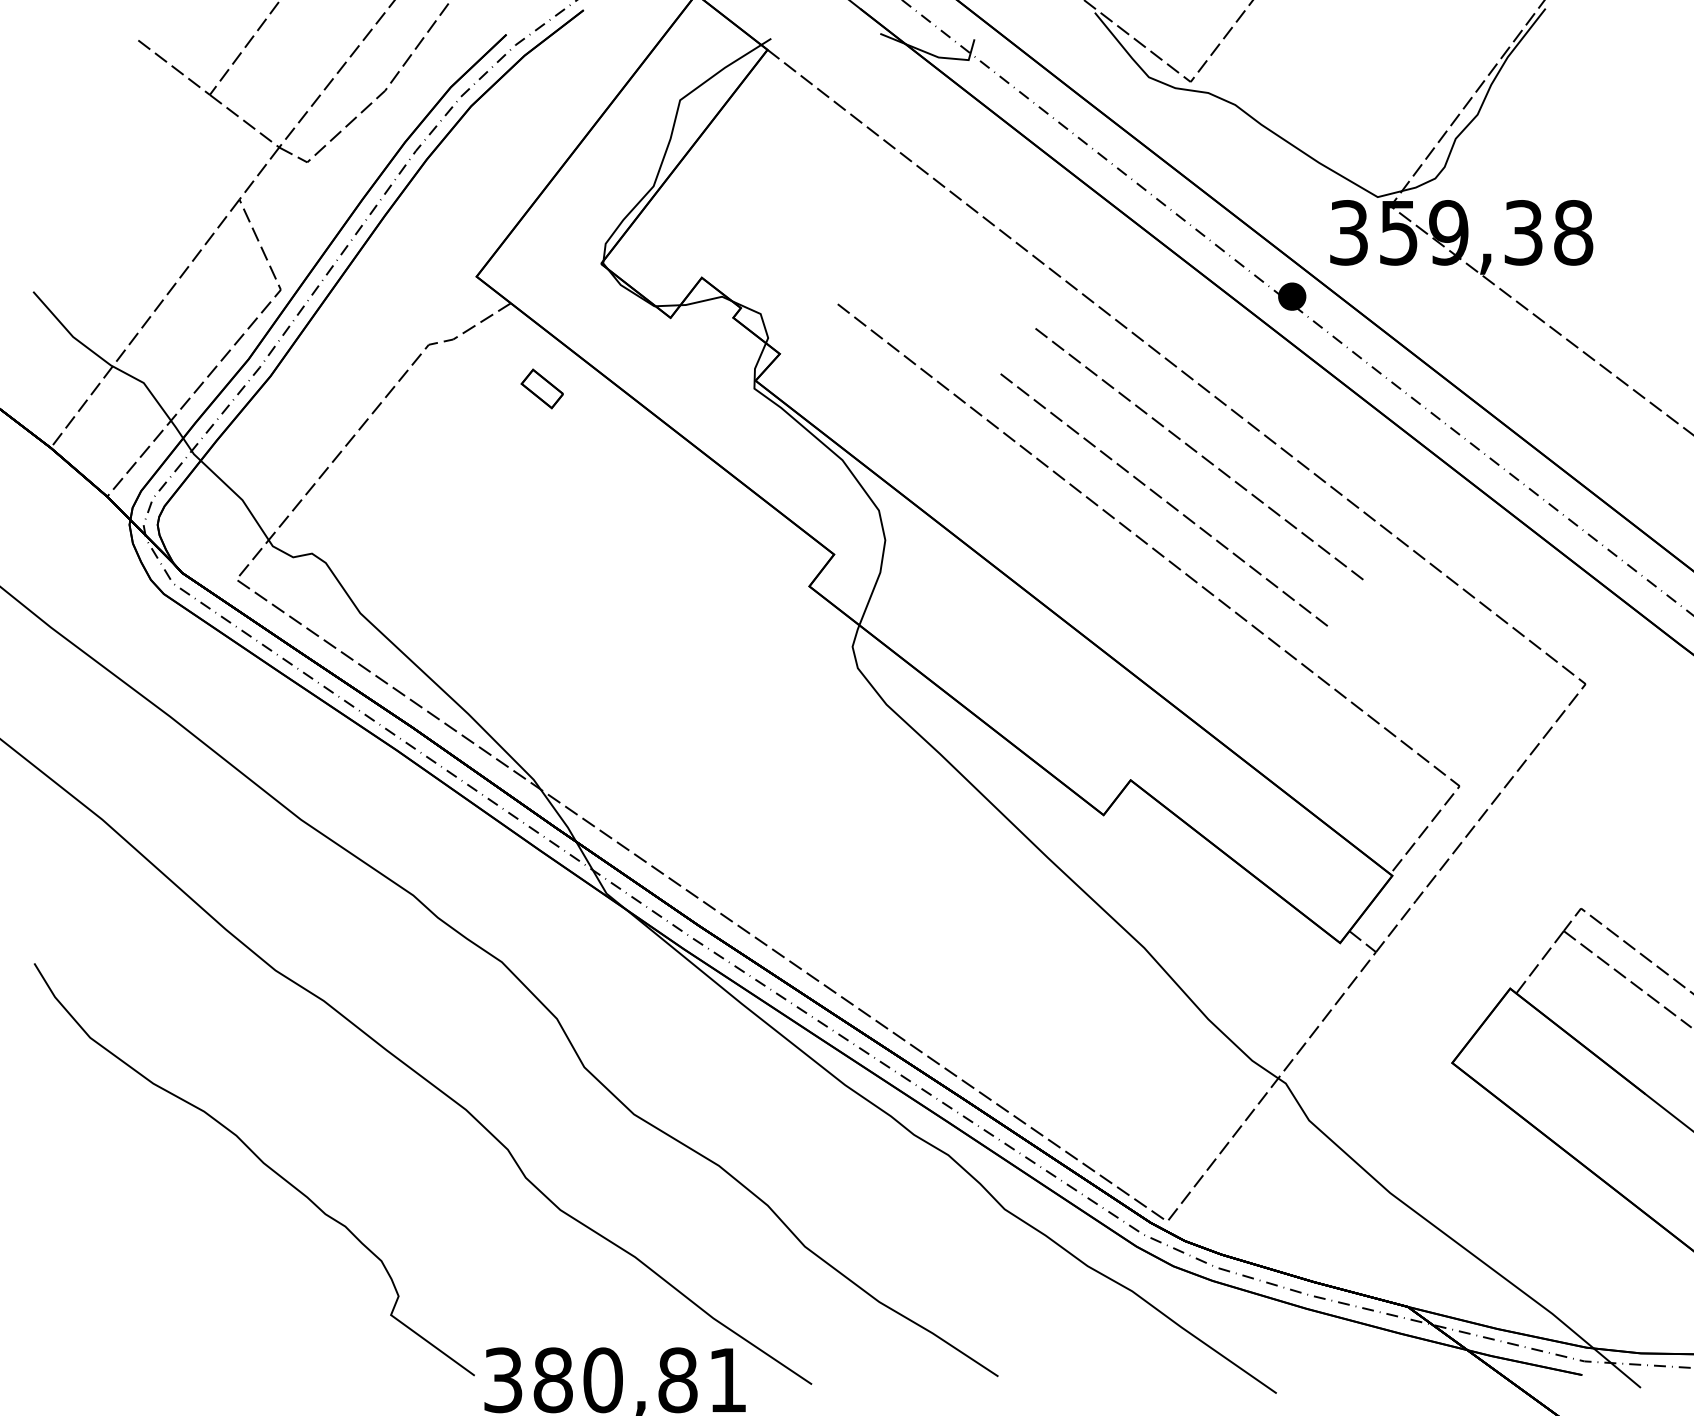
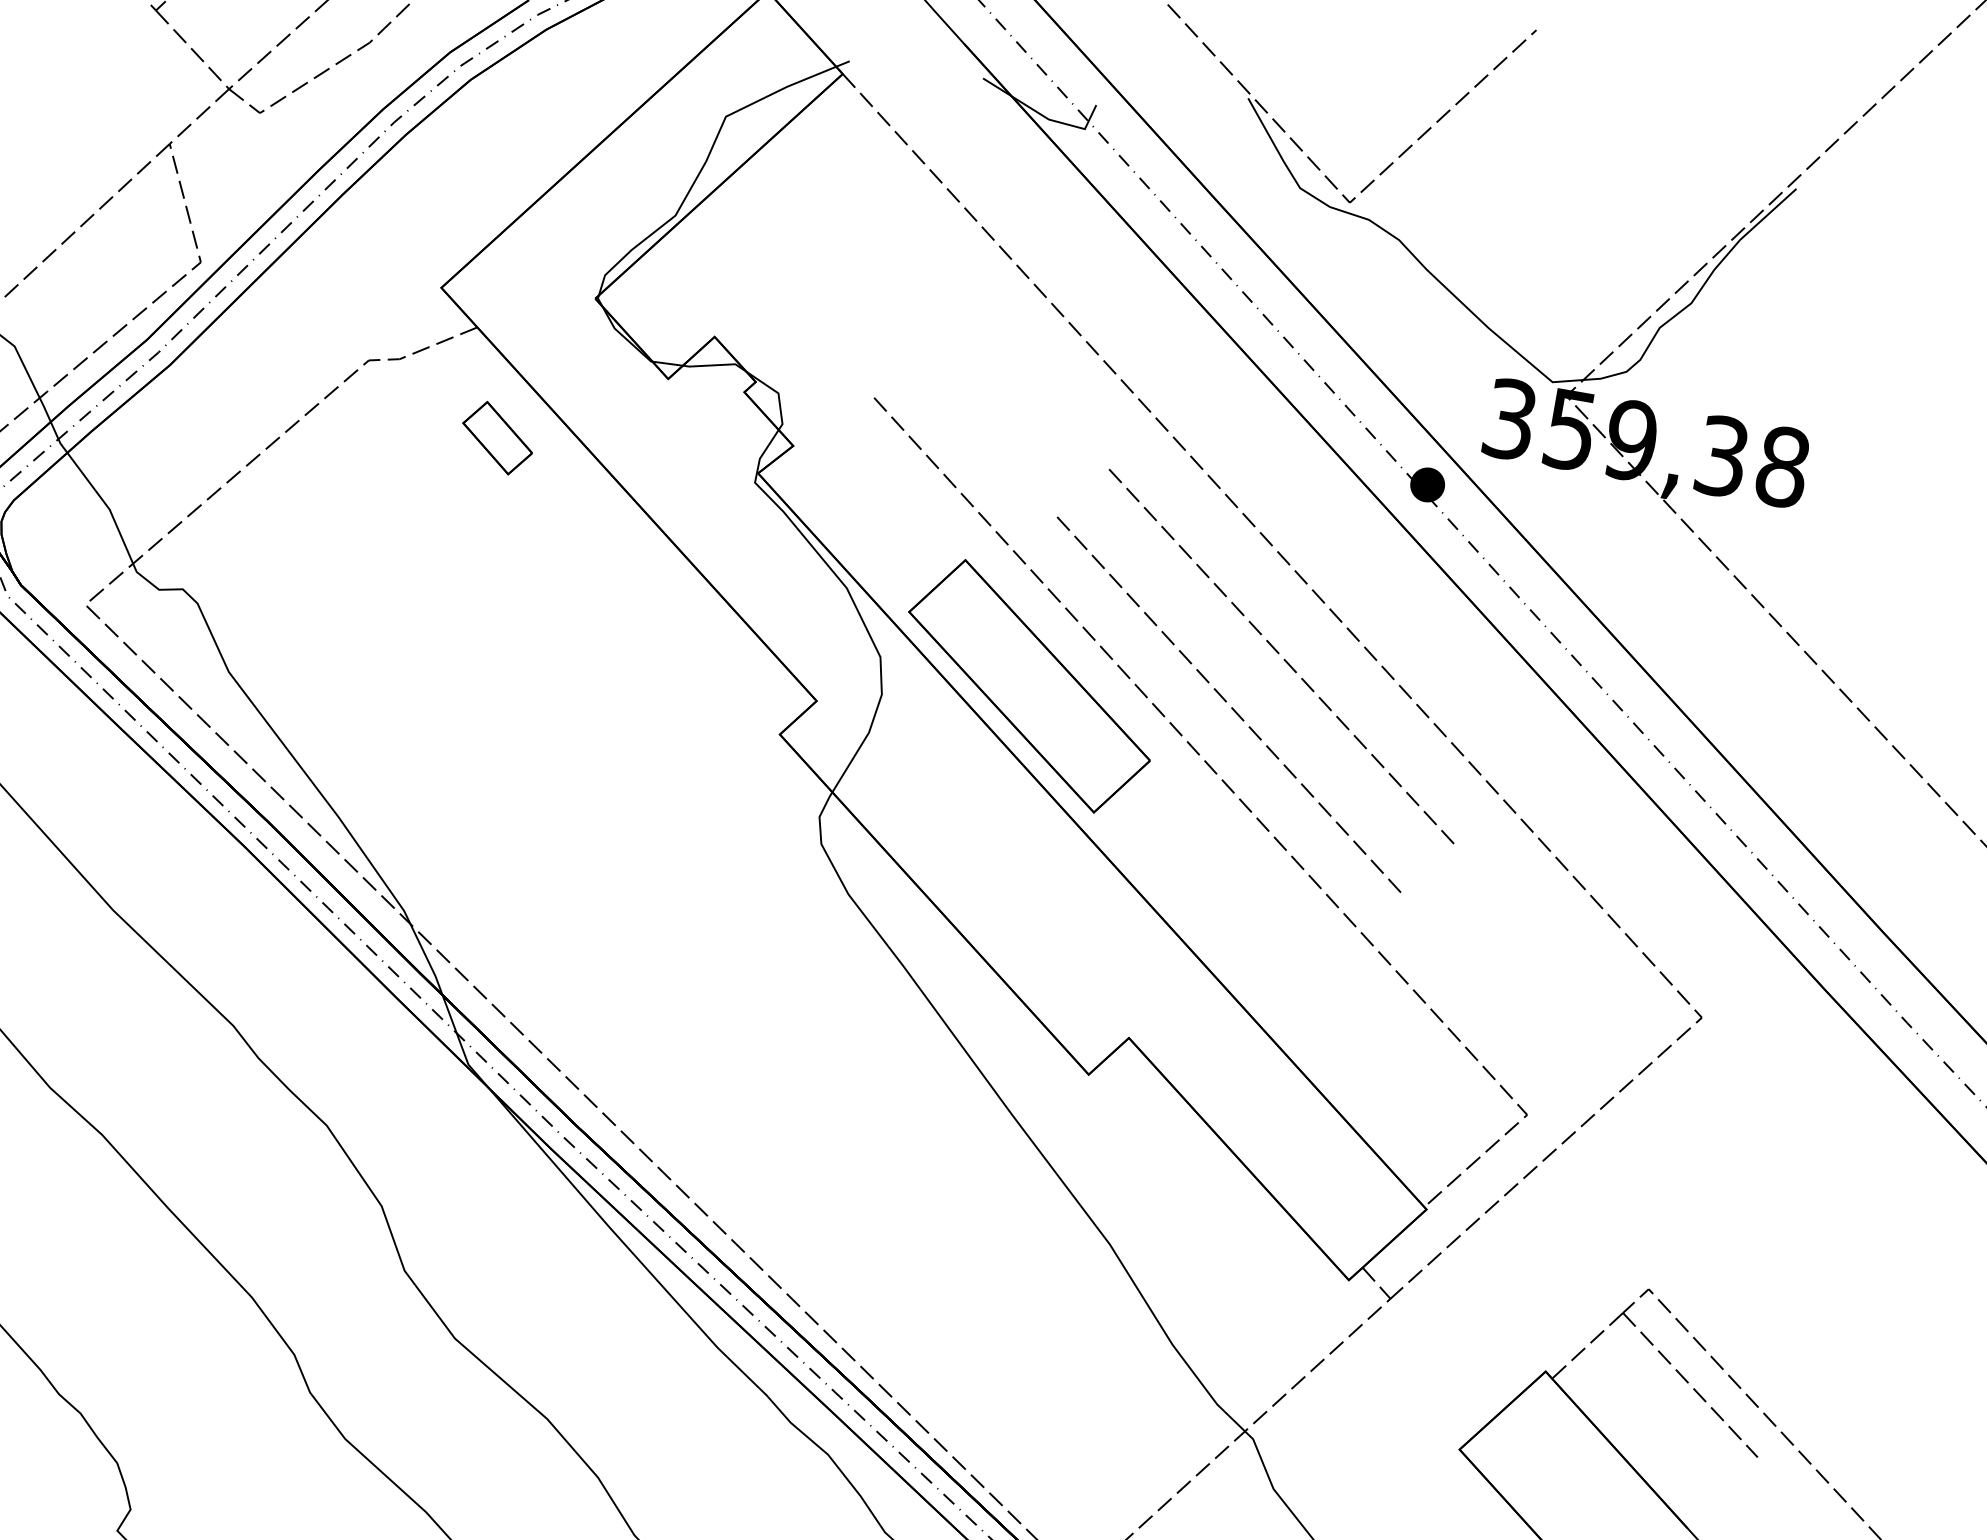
part: (541, 388) -> (496, 437), size x1.43
part: (1001, 513) -> (1028, 686), added

